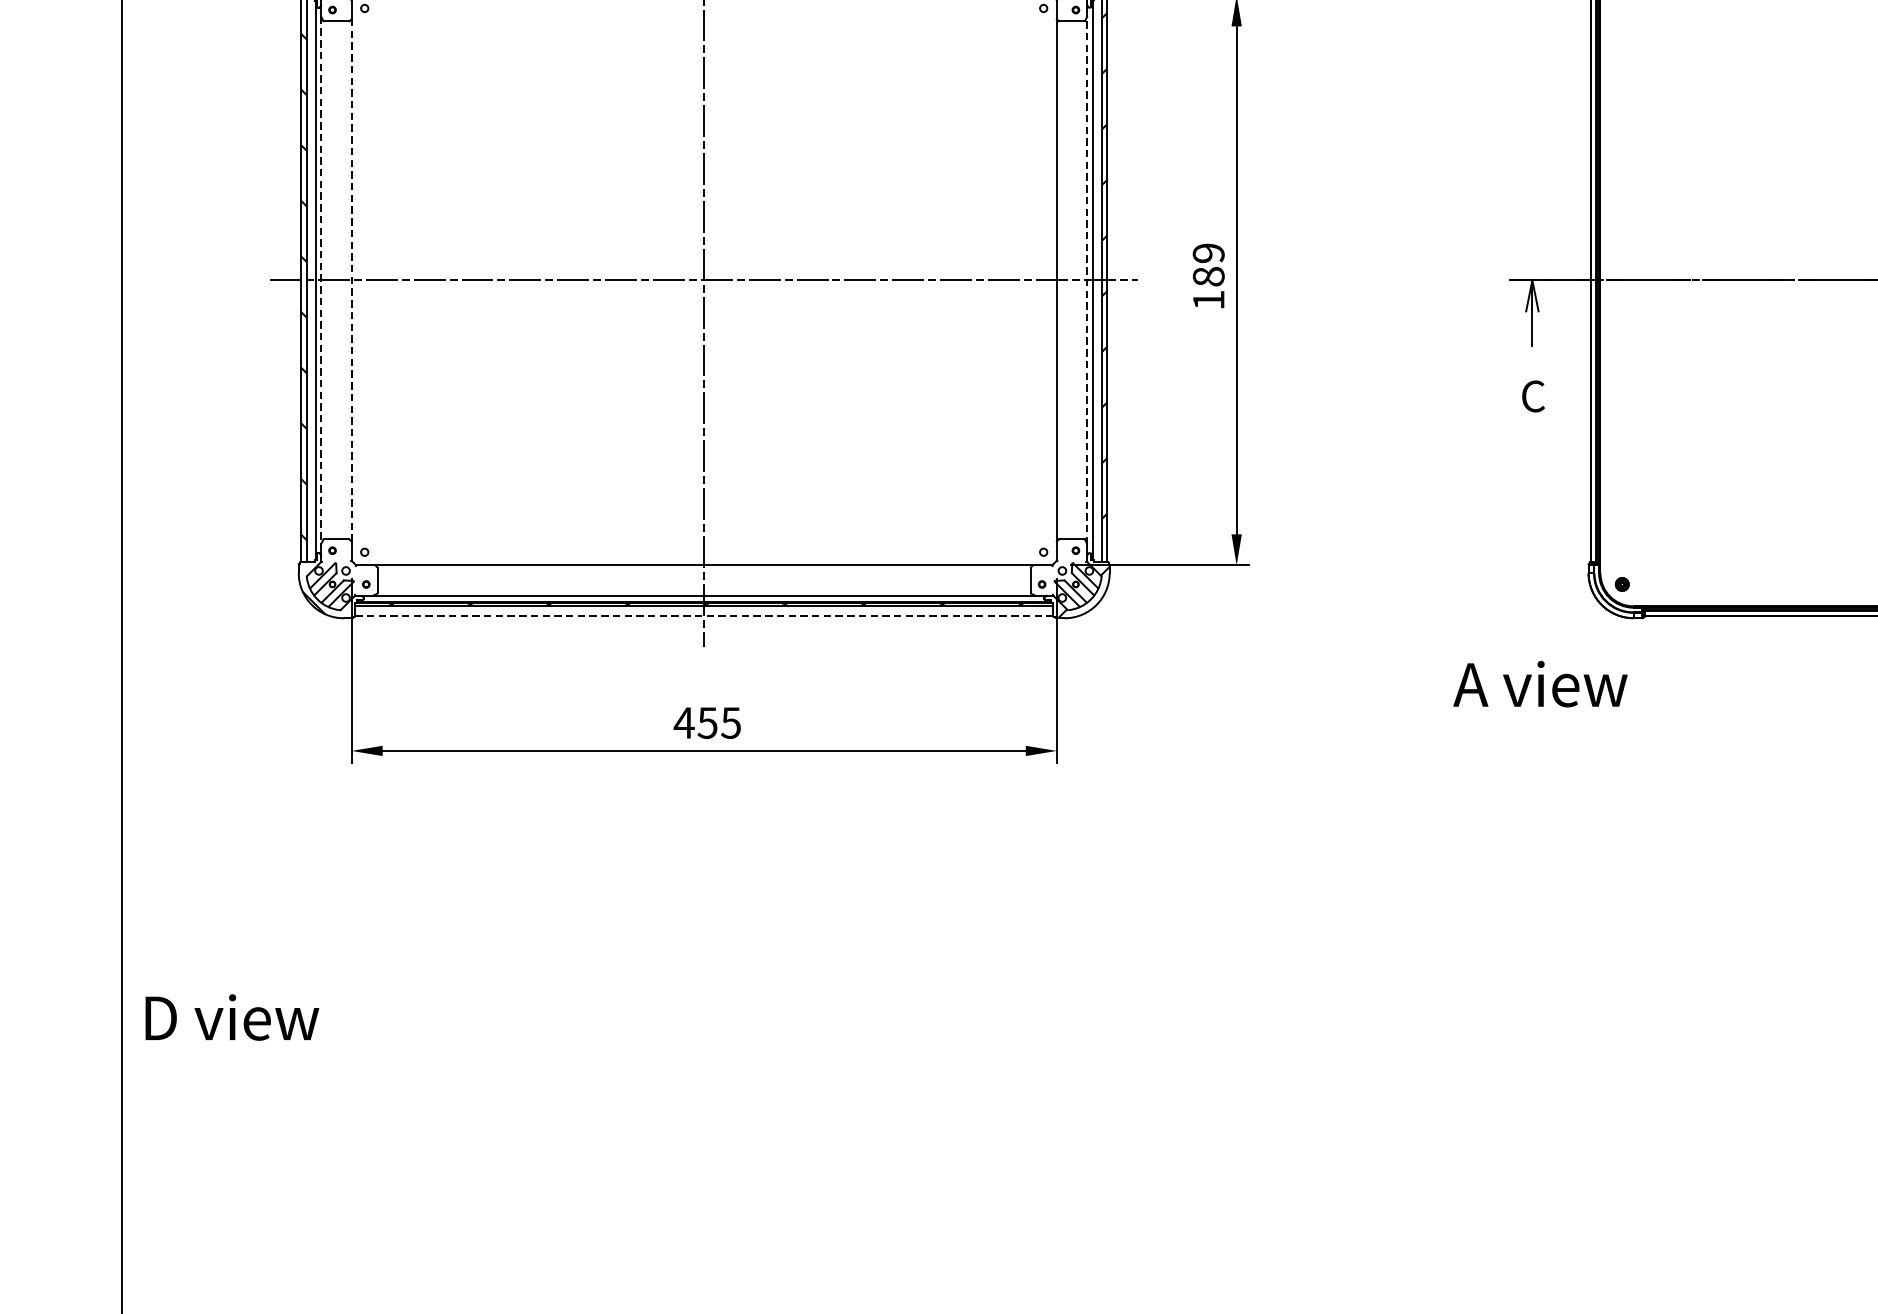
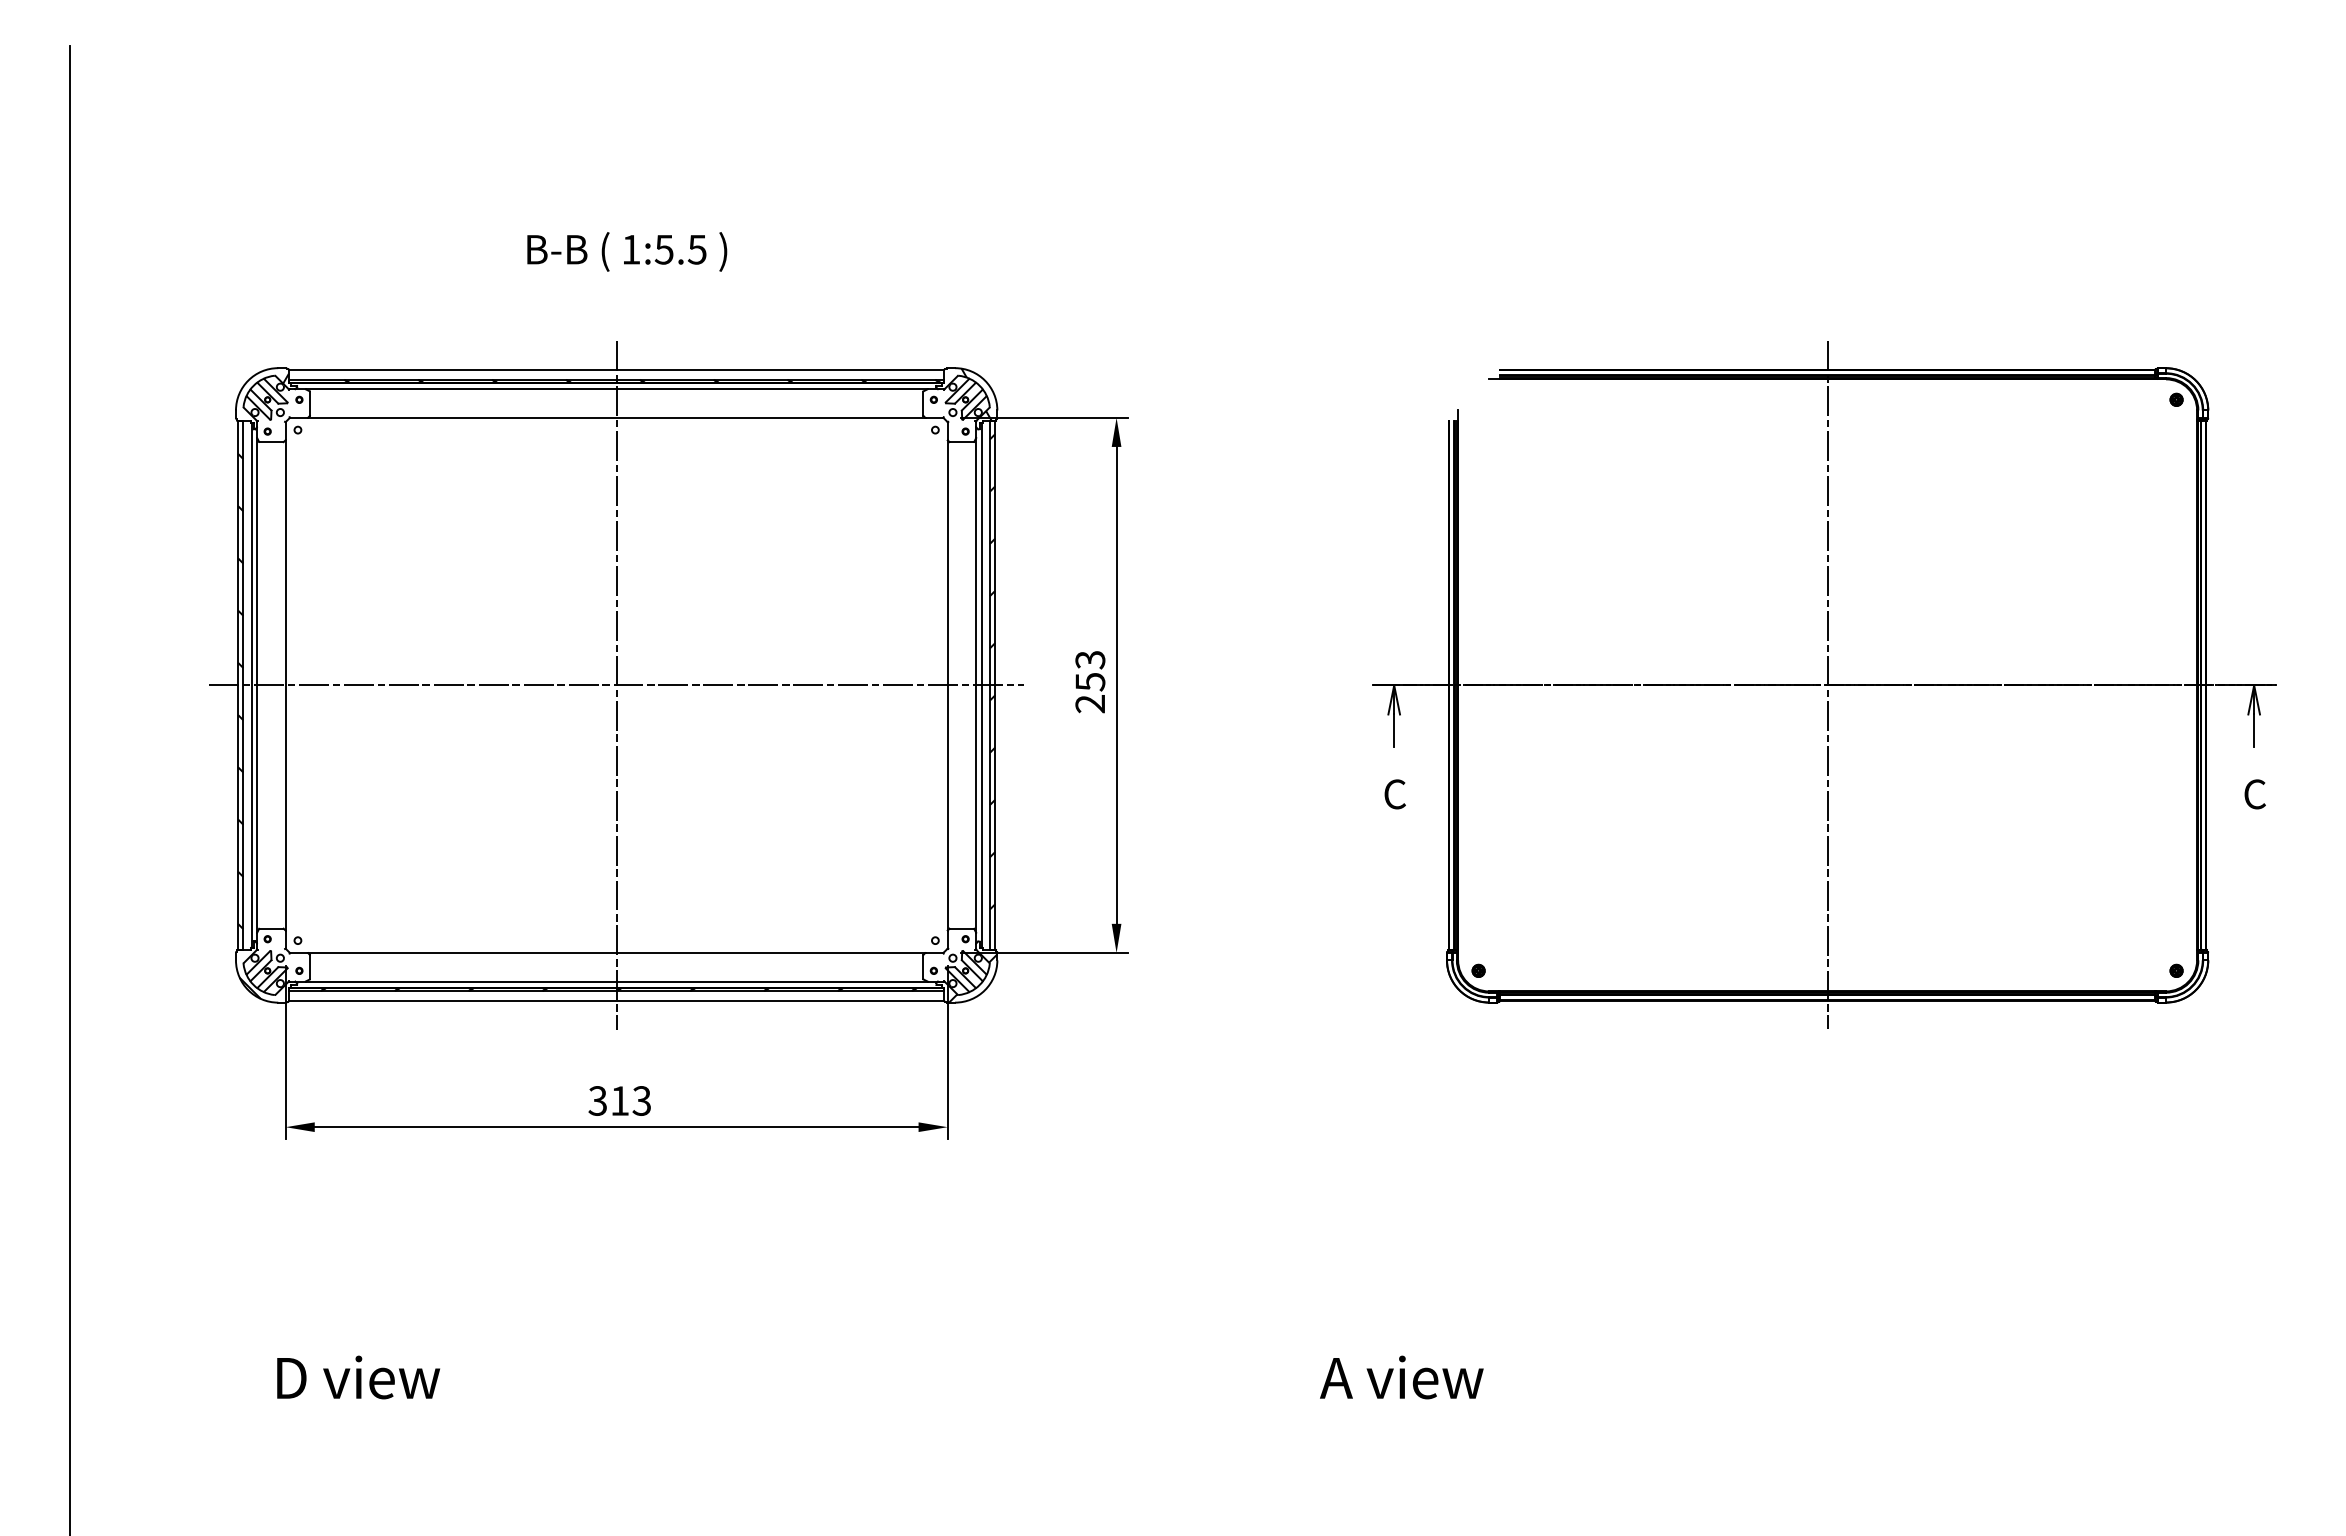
text: (1208, 277) -> (1090, 682), 189 -> 253
line: (321, 280) -> (257, 685), dashed -> solid
line: (351, 280) -> (285, 685), dashed -> solid
line: (1087, 280) -> (976, 685), dashed -> solid
line: (704, 615) -> (616, 1000), dashed -> solid
text: (1540, 684) -> (1401, 1377), moved
text: (706, 722) -> (618, 1100), 455 -> 313
text: (232, 1017) -> (358, 1377), moved

